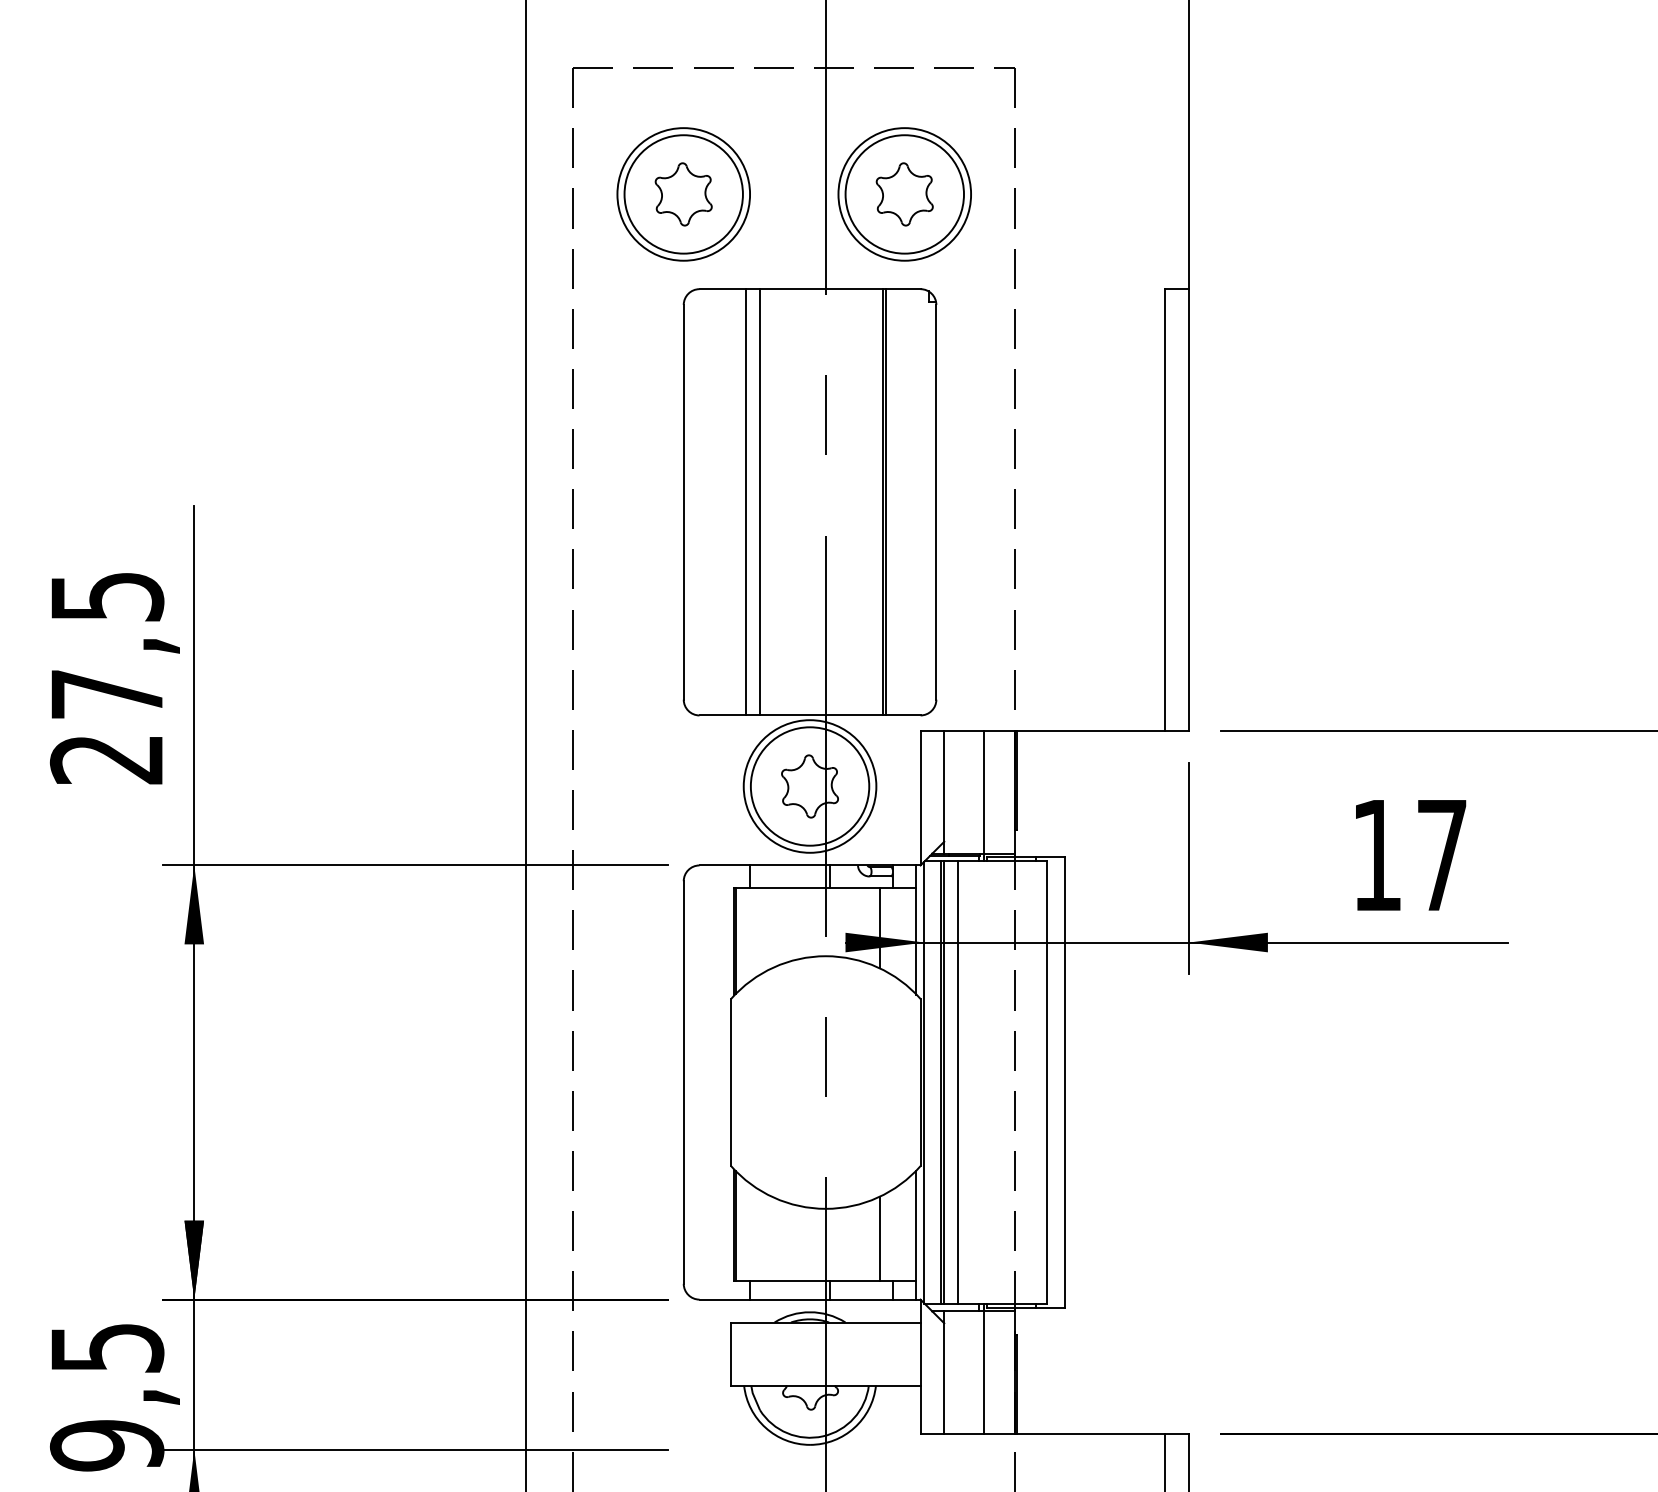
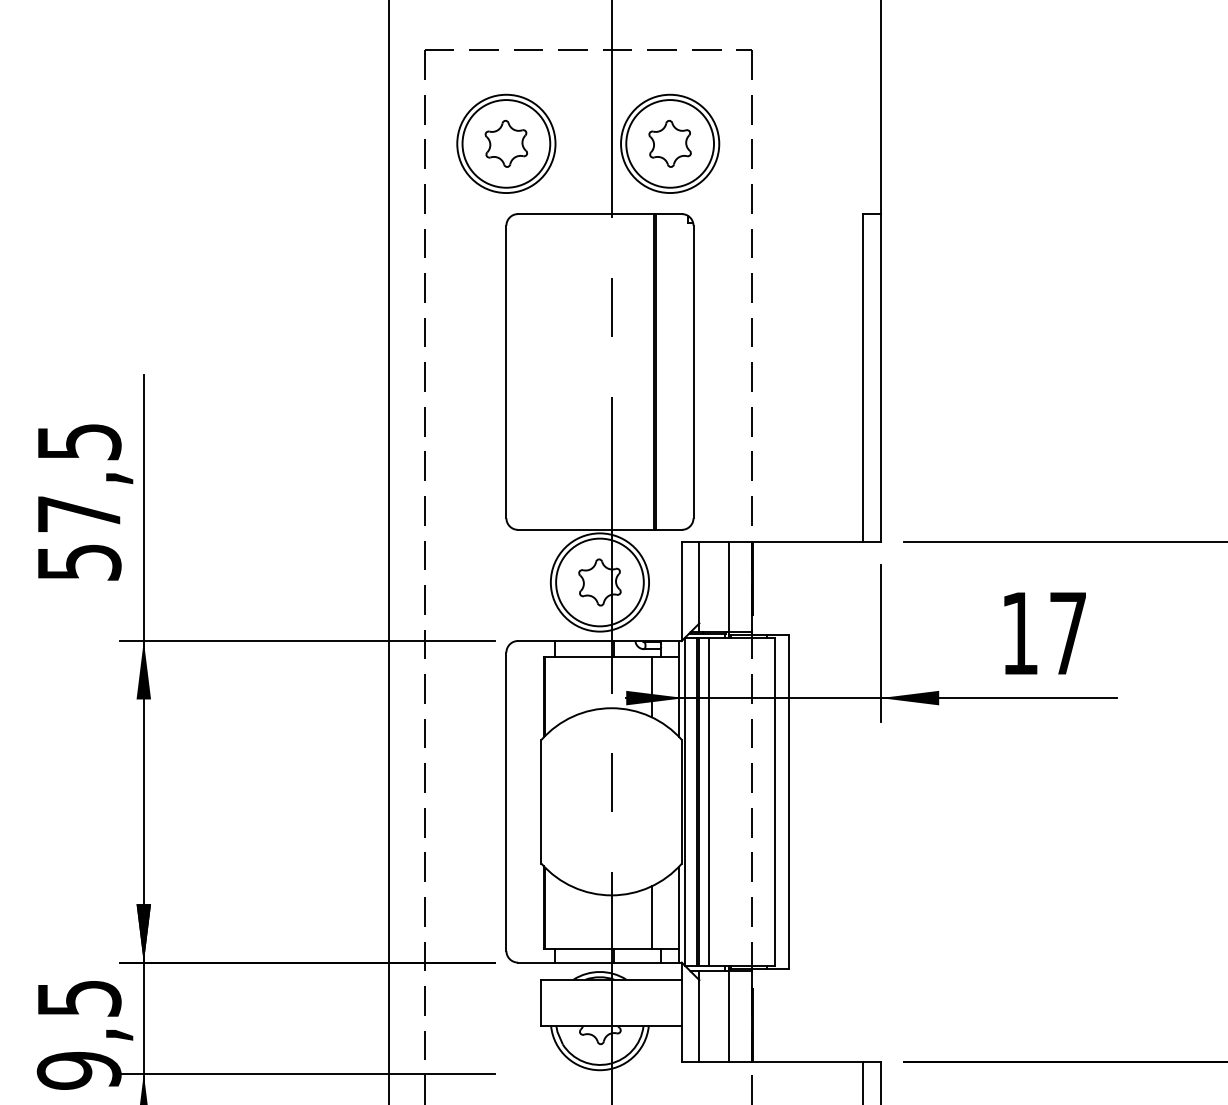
line: (745, 501) -> (552, 371), removed
line: (759, 501) -> (562, 371), removed
text: (106, 759) -> (78, 562), 27,5 -> 57,5

